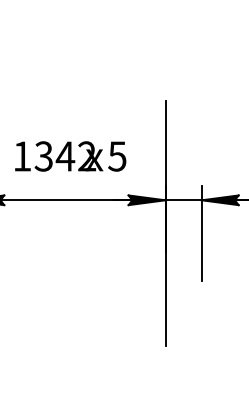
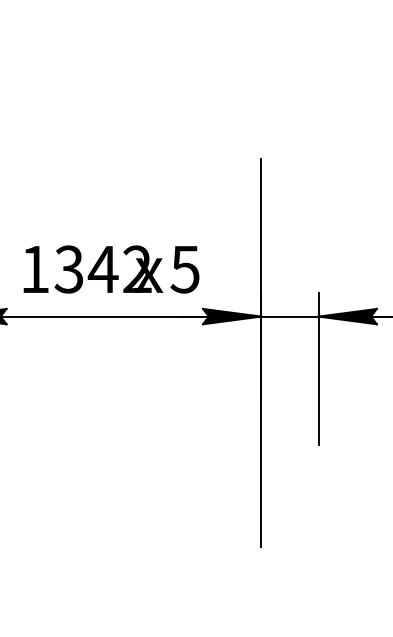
text: (70, 156) -> (111, 269), moved

